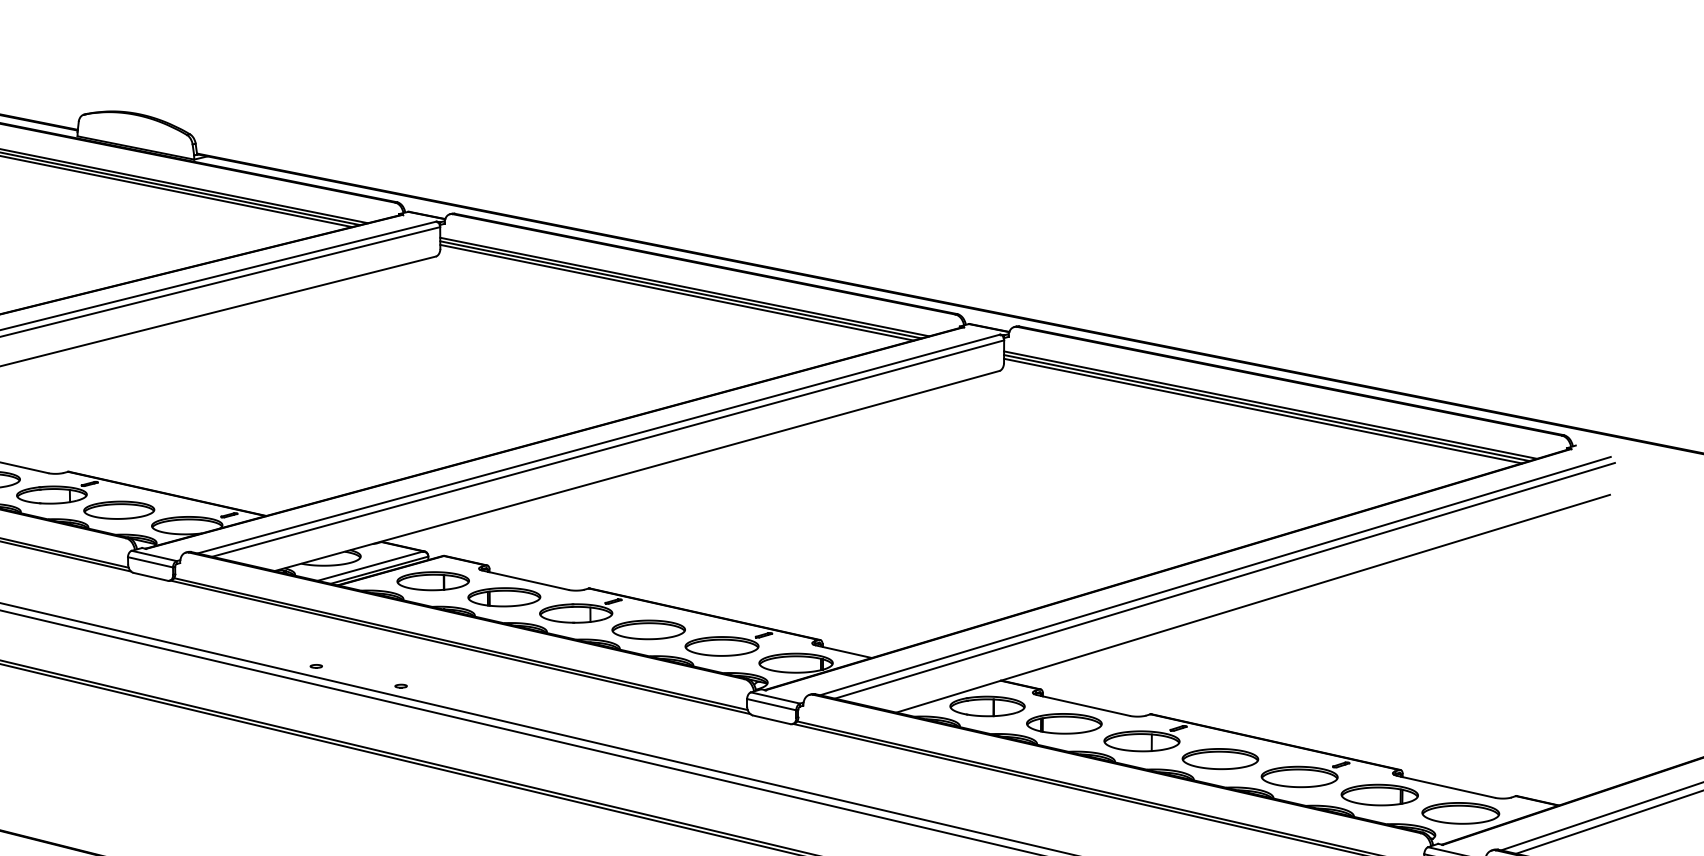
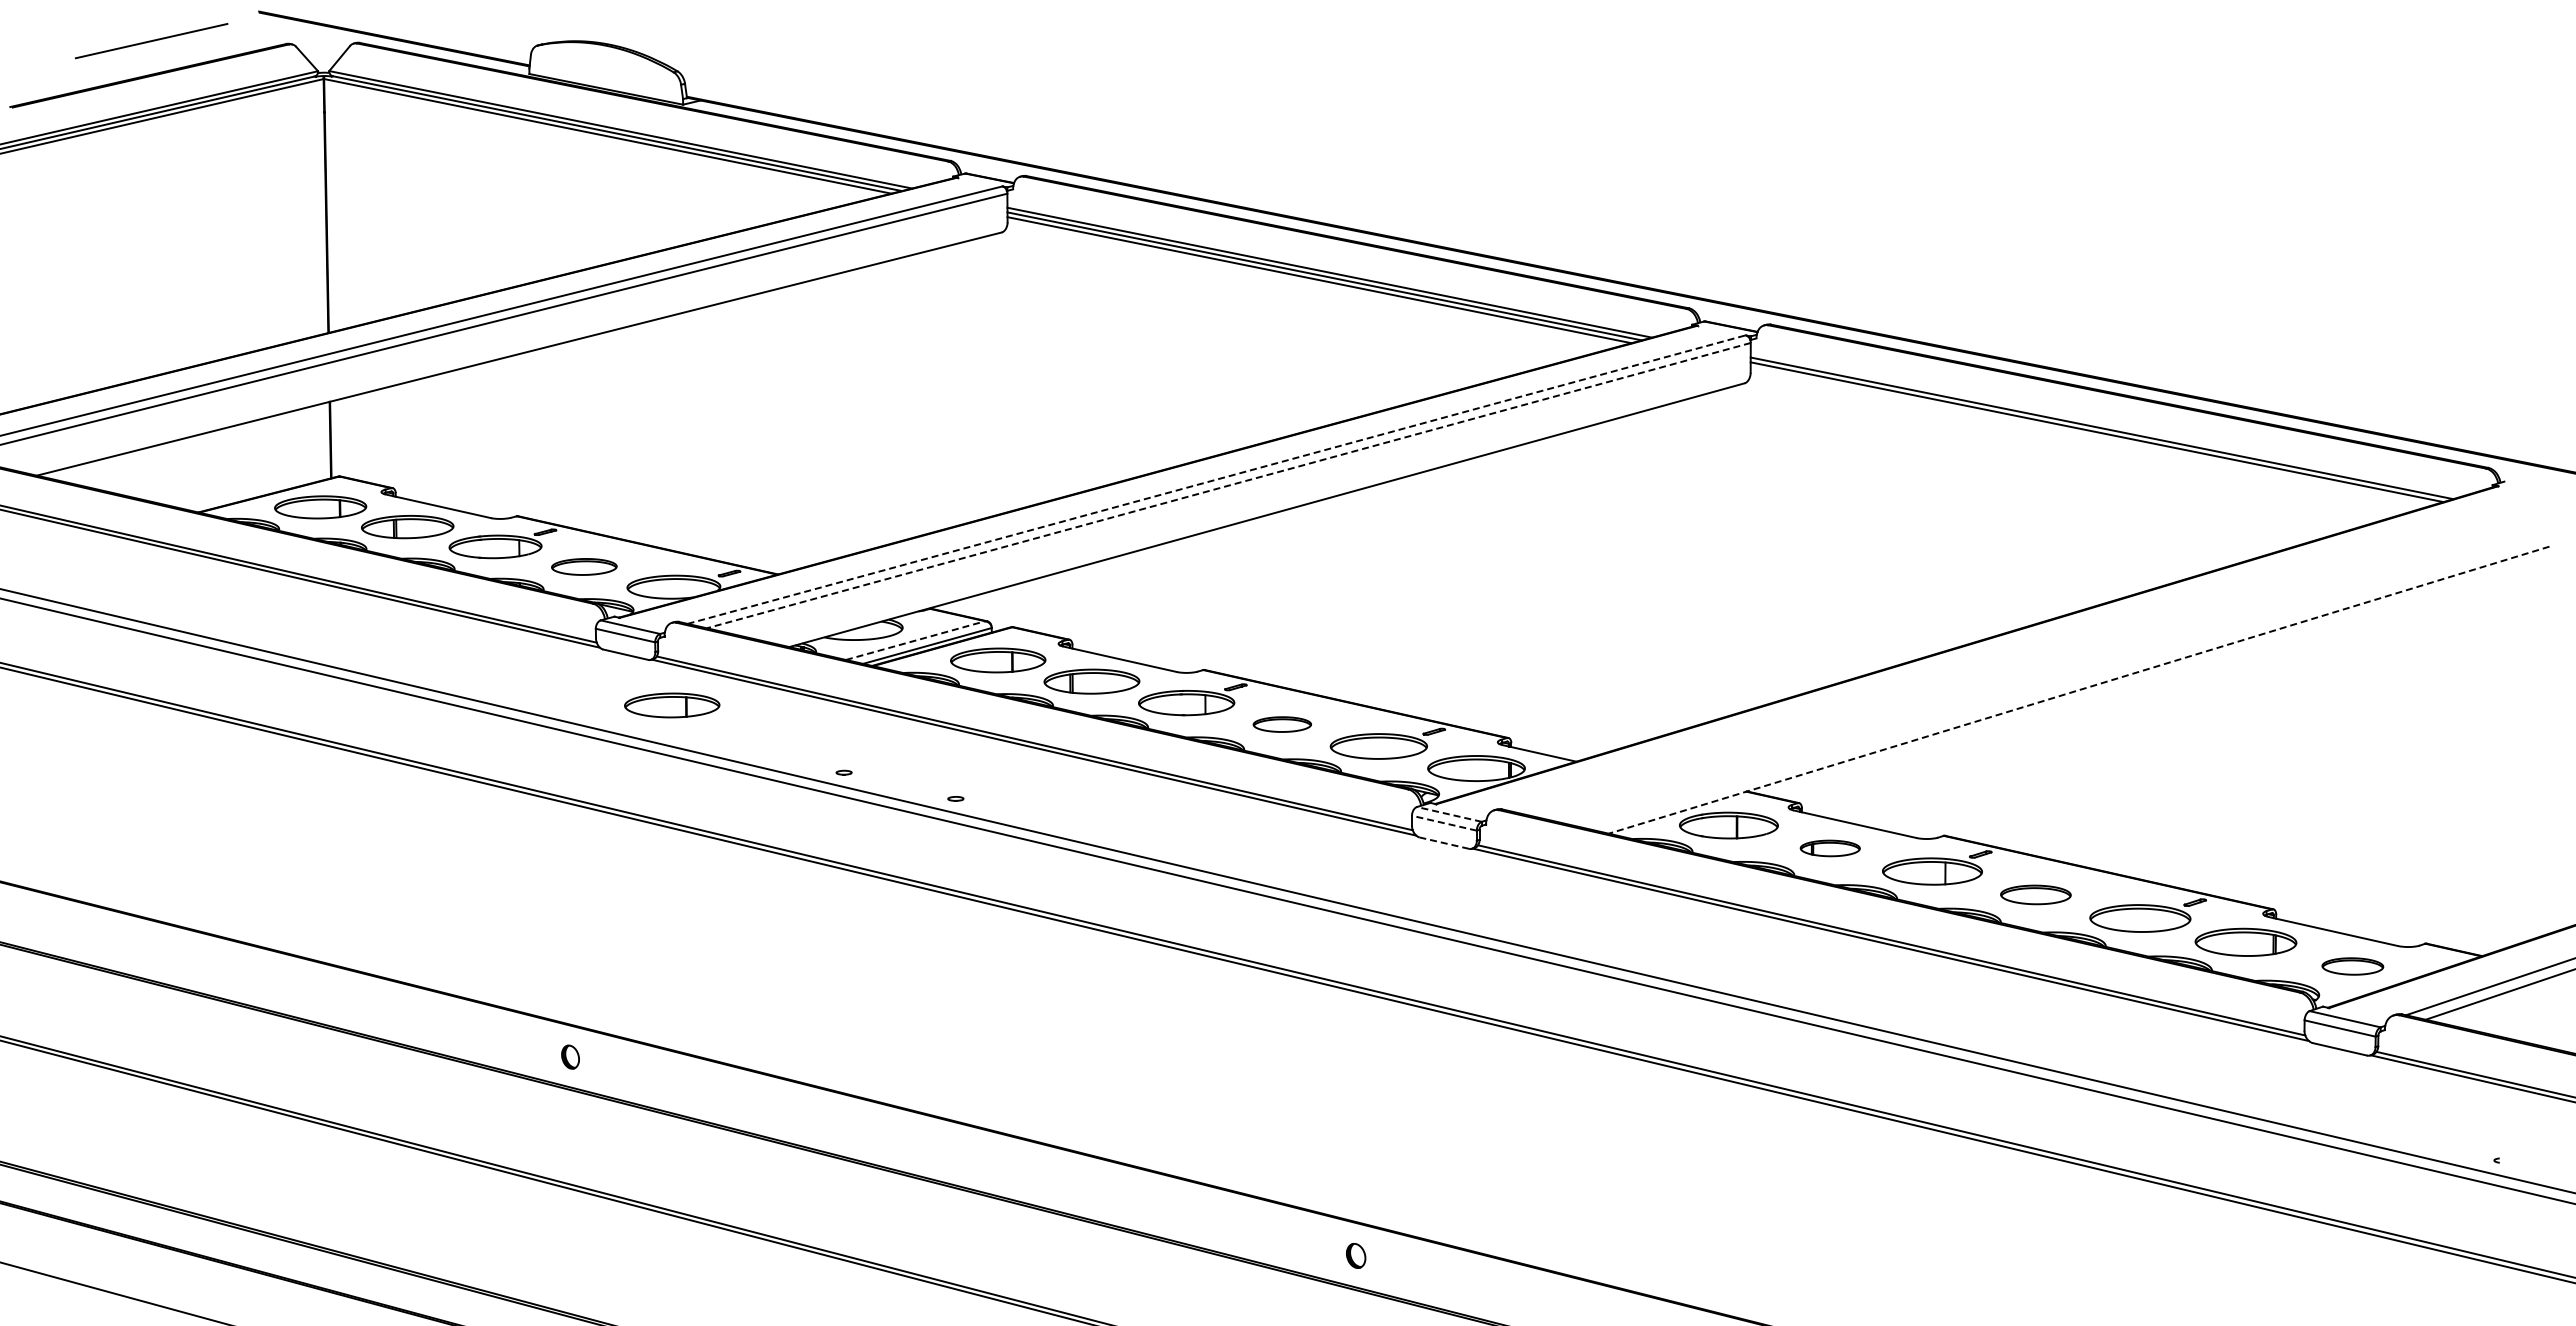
line: (1262, 411) -> (2091, 436), removed
line: (599, 443) -> (1217, 479), solid -> dashed
line: (607, 448) -> (1228, 485), solid -> dashed
part: (119, 509) -> (584, 566), size x0.7
line: (370, 566) -> (915, 640), solid -> dashed
line: (1215, 575) -> (2029, 653), removed
line: (1224, 580) -> (2041, 659), removed
line: (1253, 603) -> (2079, 690), solid -> dashed
part: (186, 615) -> (672, 705), added
part: (648, 629) -> (1282, 724), size x0.6
line: (774, 698) -> (1448, 814), solid -> dashed
line: (771, 704) -> (1443, 823), solid -> dashed
line: (771, 720) -> (1443, 843), solid -> dashed
part: (1064, 723) -> (1830, 848), size x0.6
part: (1220, 758) -> (2035, 894), size x0.7
part: (1460, 813) -> (2352, 966), size x0.6

